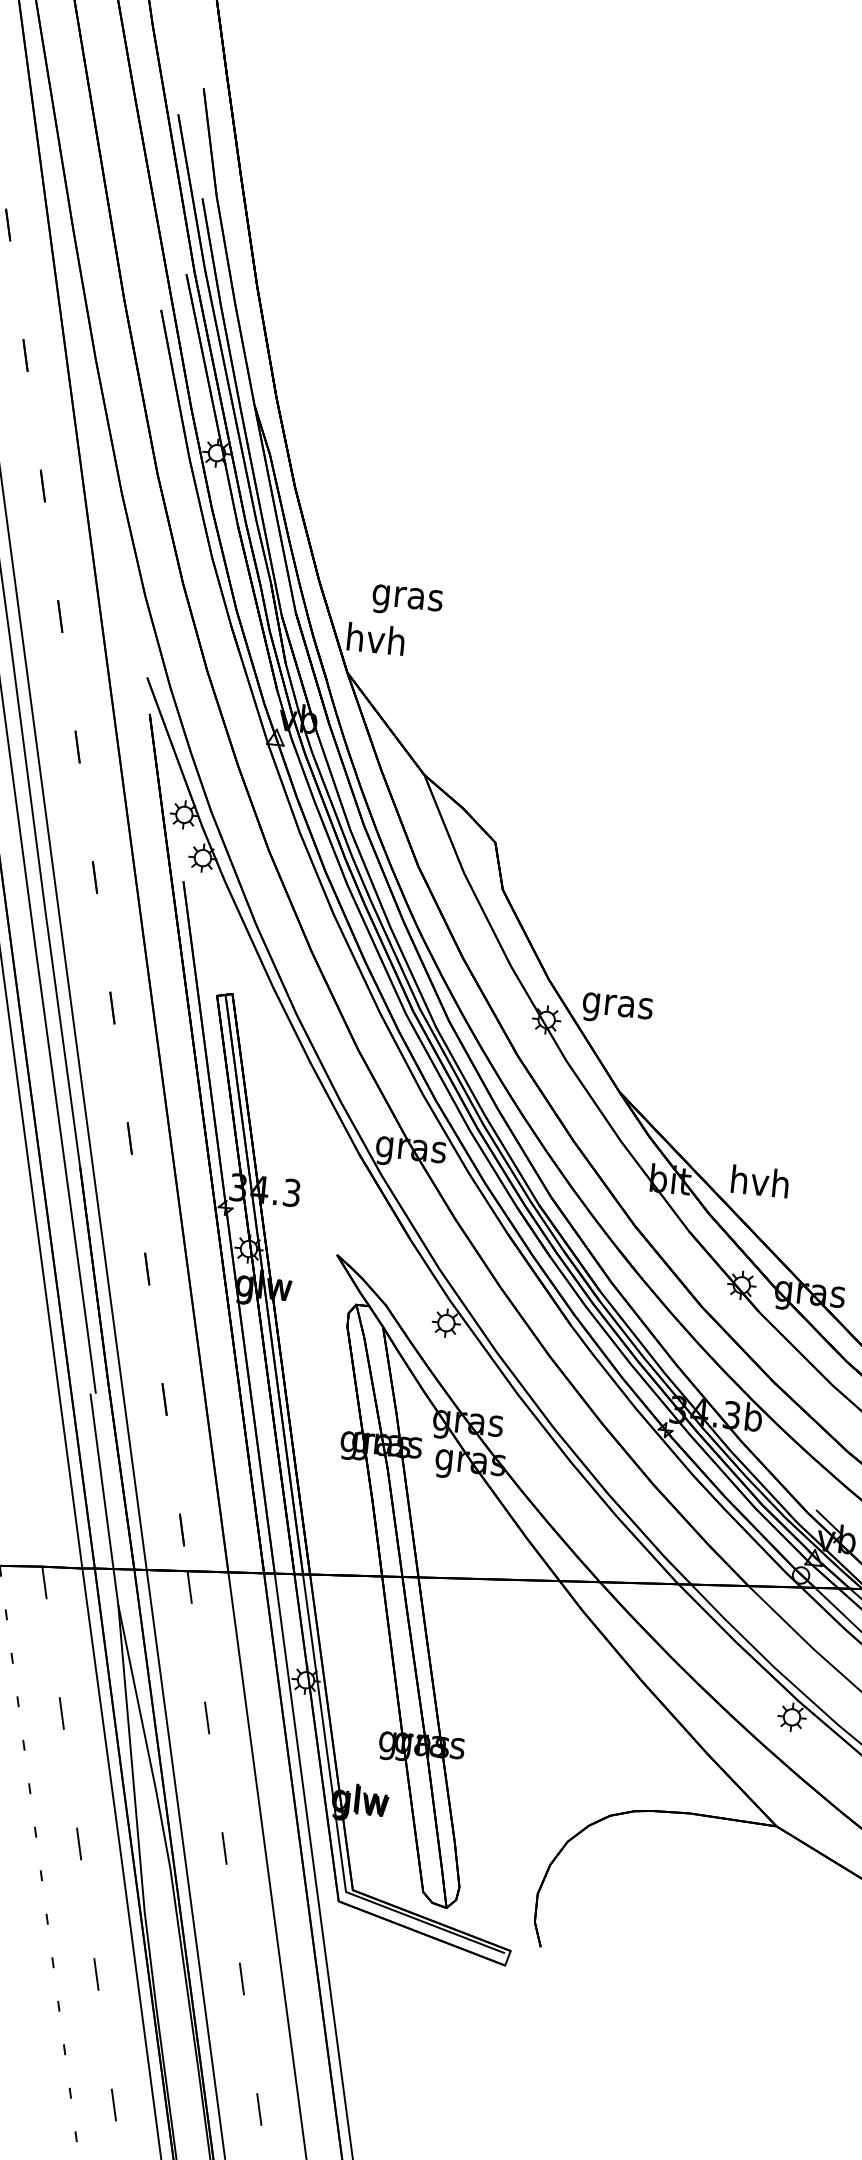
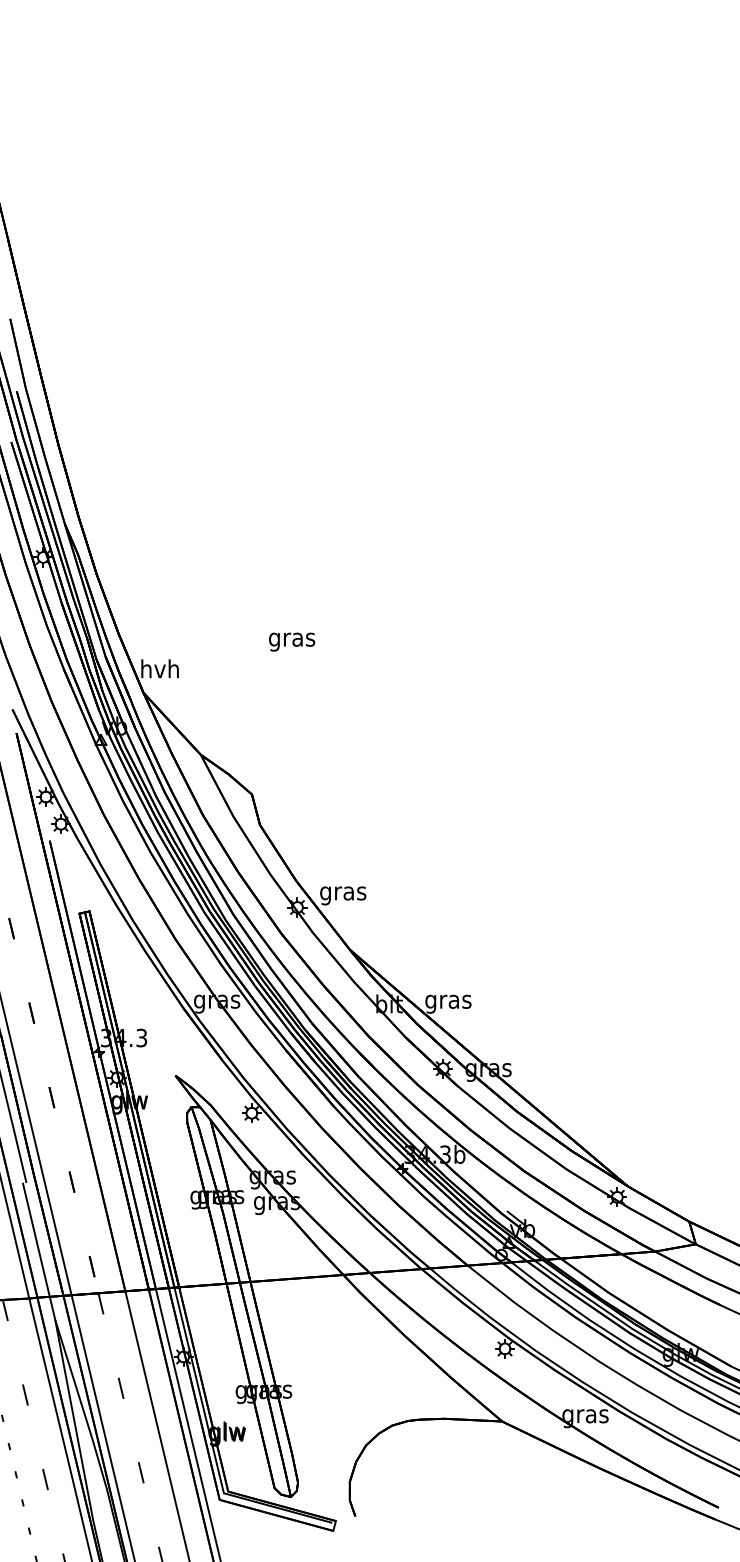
text: (408, 600) -> (292, 641), moved
text: (760, 1184) -> (448, 1001), hvh -> gras

